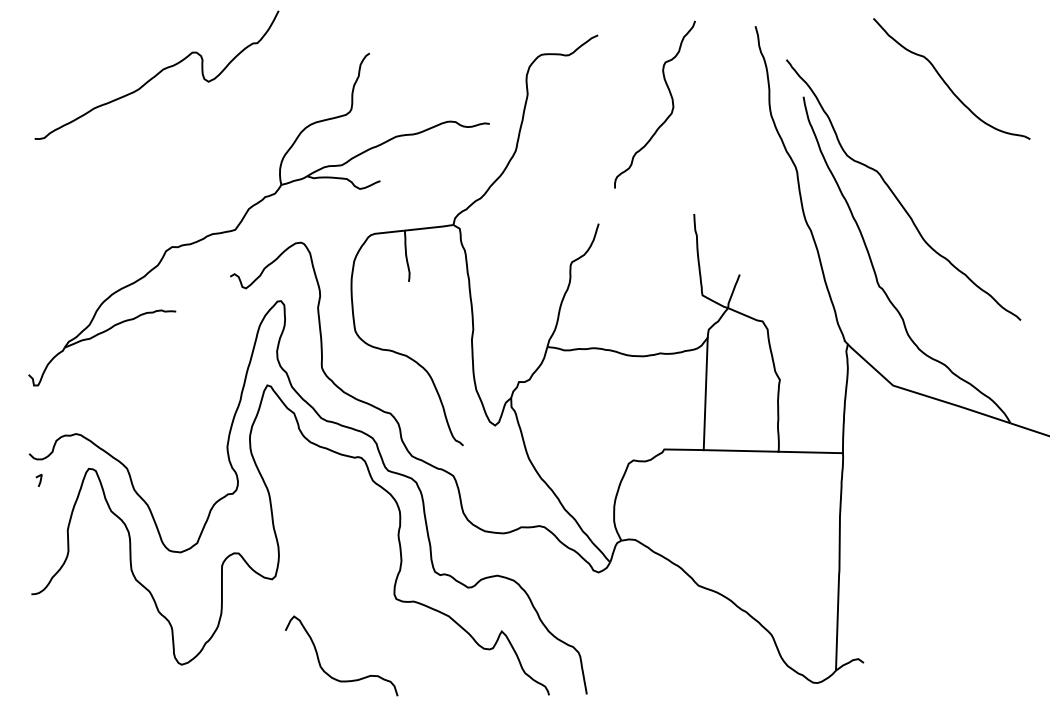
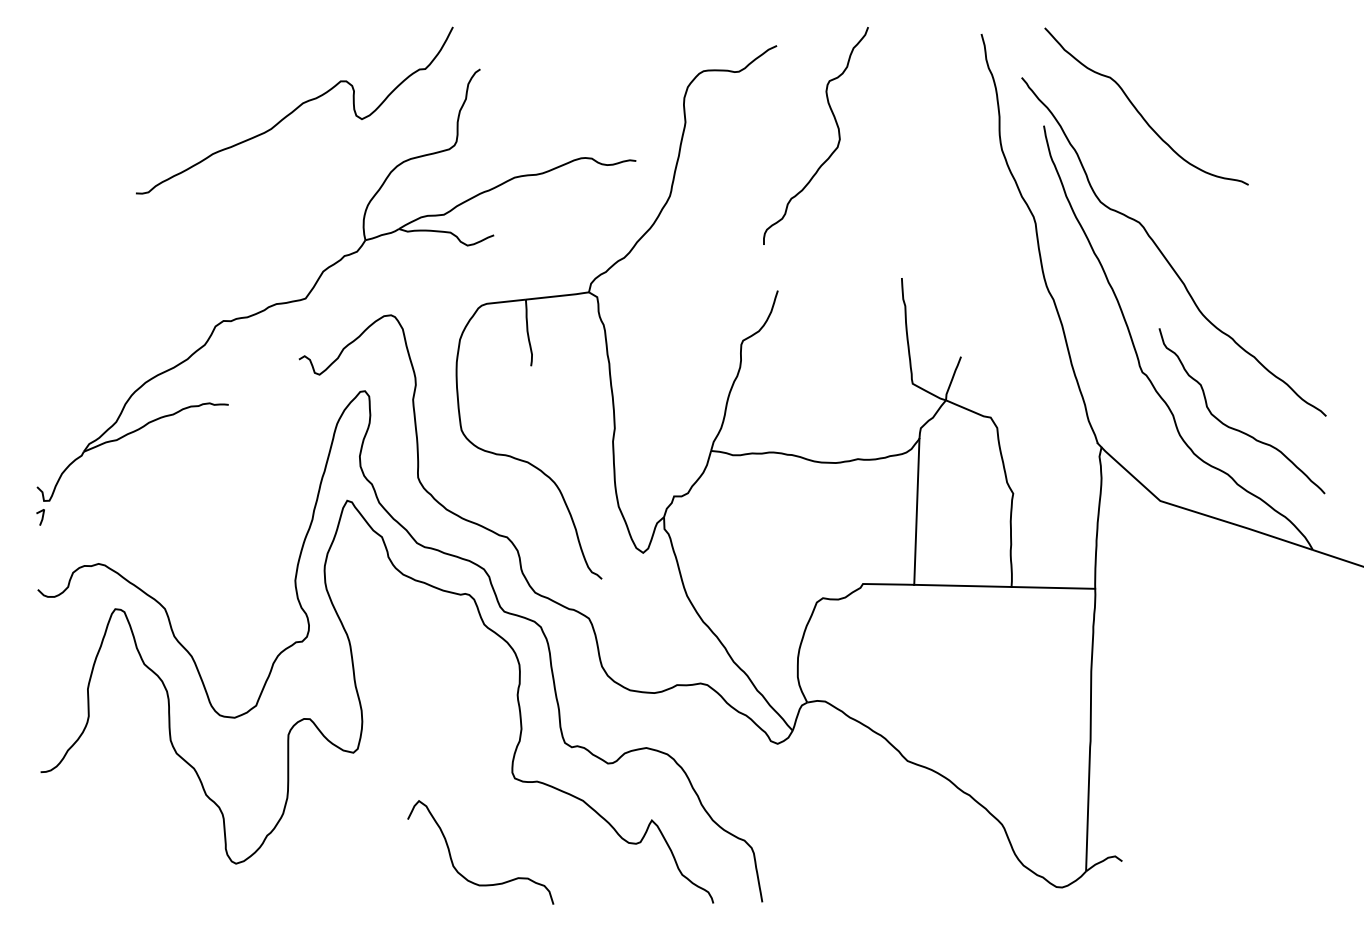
curve: (156, 75) -> (294, 110), moved
curve: (946, 82) -> (1139, 111), moved
curve: (672, 104) -> (838, 135), moved
curve: (949, 329) -> (1233, 427), added
line: (39, 480) -> (41, 517), moved
curve: (327, 673) -> (462, 874), moved

